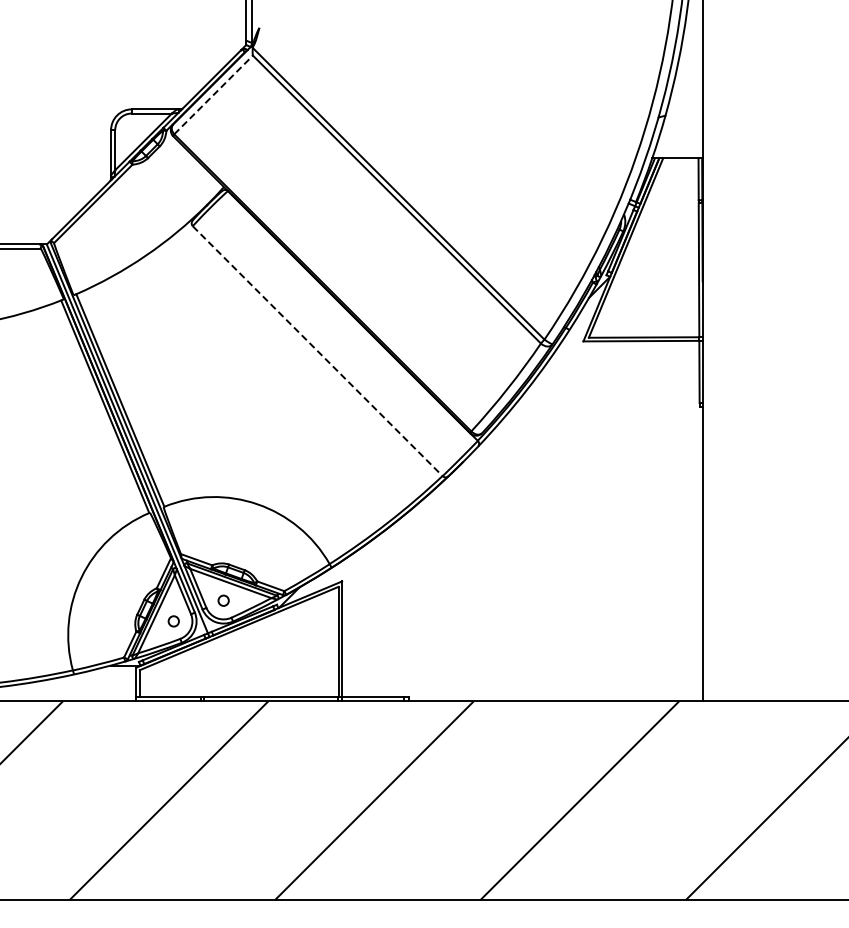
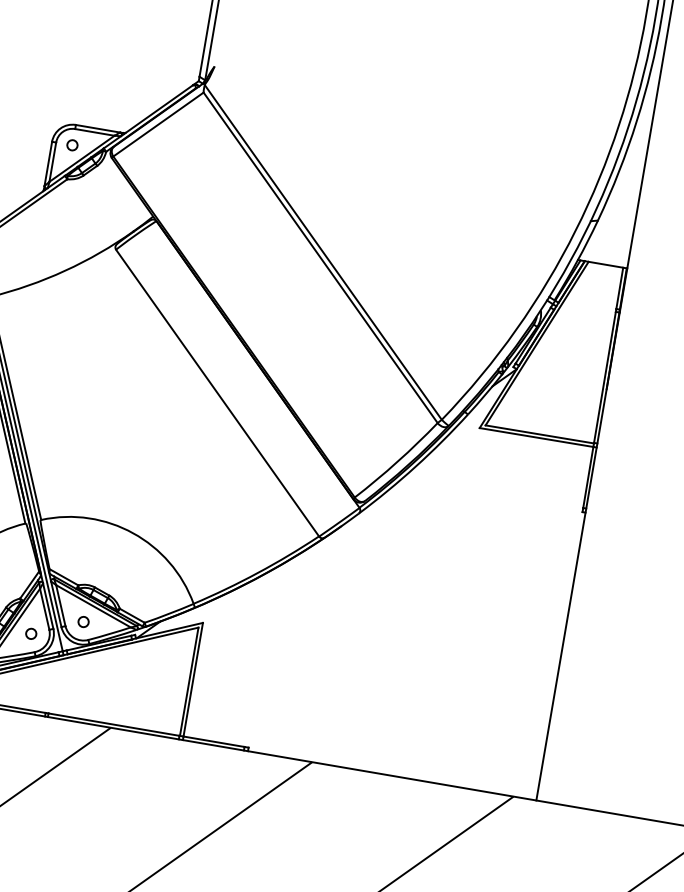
line: (213, 94) -> (158, 124), dashed -> solid
circle: (131, 130) -> (72, 145), added
line: (317, 351) -> (217, 393), dashed -> solid

